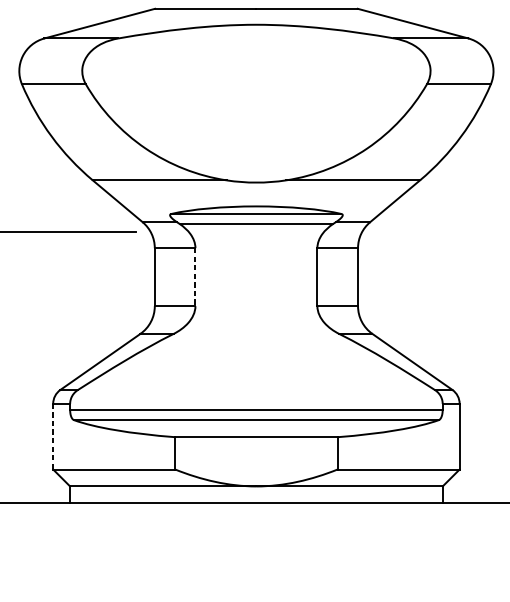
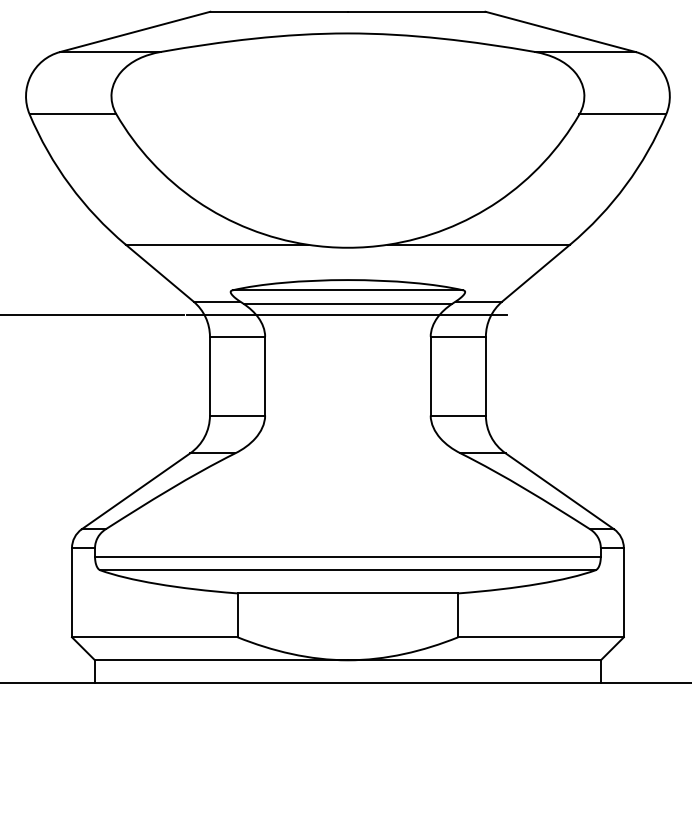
line: (255, 232) -> (346, 315), added
line: (195, 277) -> (265, 376), dashed -> solid
line: (53, 436) -> (72, 592), dashed -> solid

